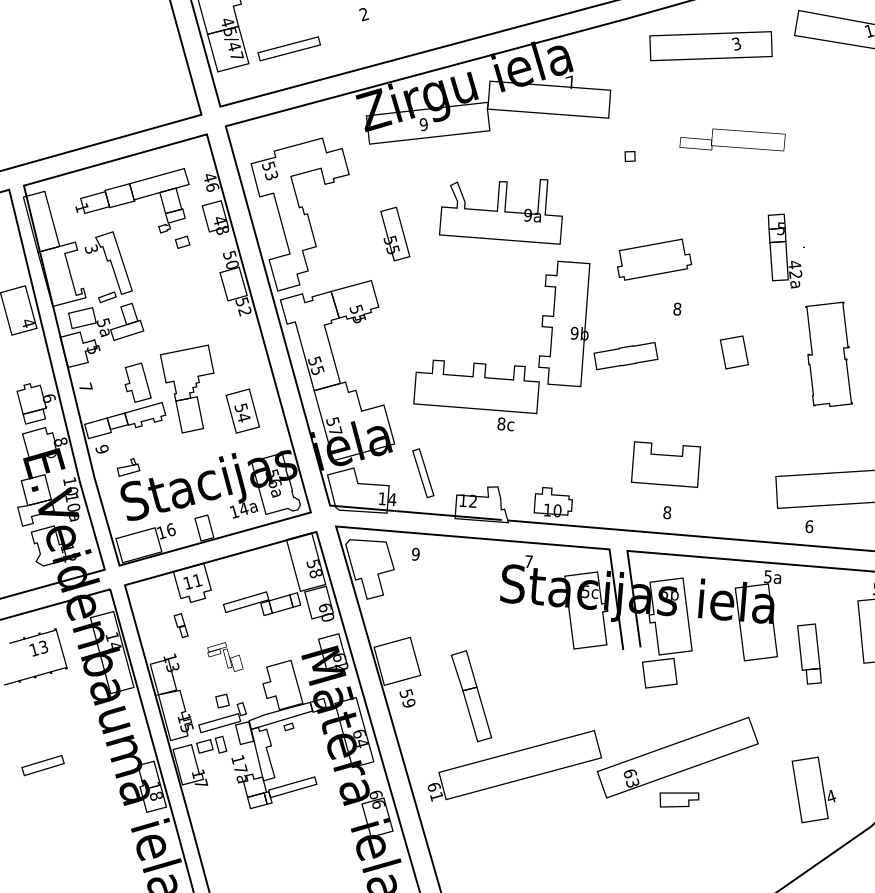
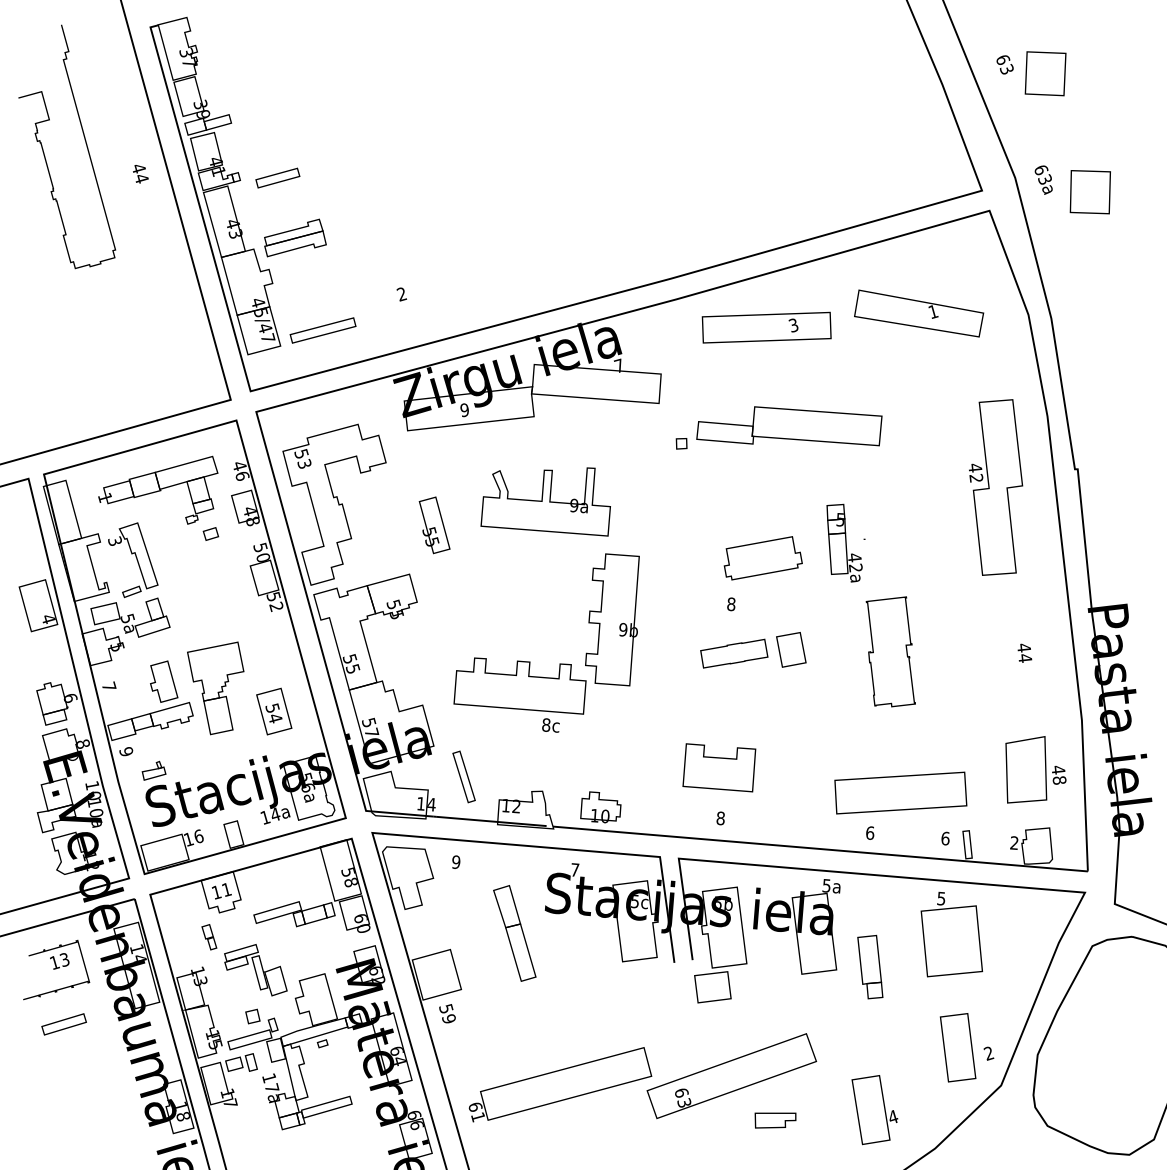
part: (732, 140) -> (789, 426), size x1.67
part: (653, 259) -> (762, 558), moved
part: (626, 355) -> (734, 653), moved
part: (224, 657) -> (255, 970), size x1.67
part: (471, 696) -> (514, 933), moved
part: (42, 765) -> (63, 1024), moved
part: (679, 799) -> (775, 1120), moved

